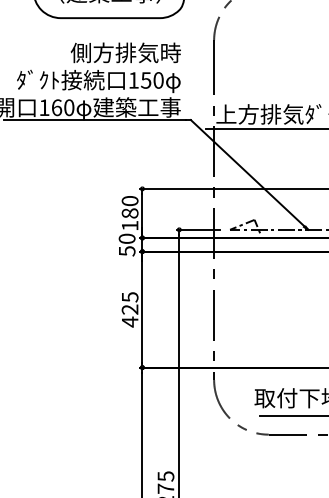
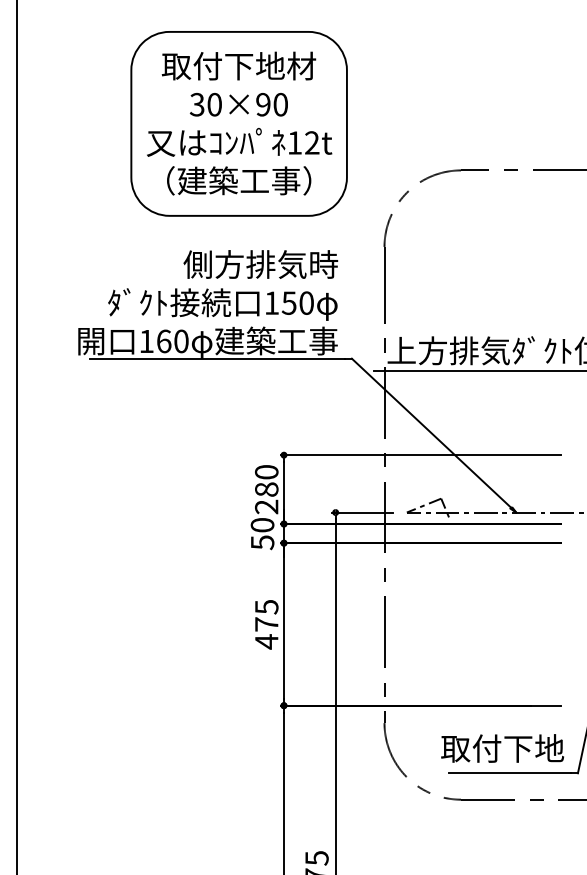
text: (129, 225) -> (266, 506), 180 -> 280
text: (129, 309) -> (266, 624), 425 -> 475

